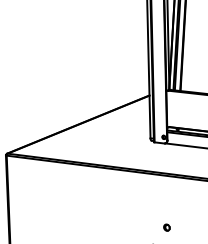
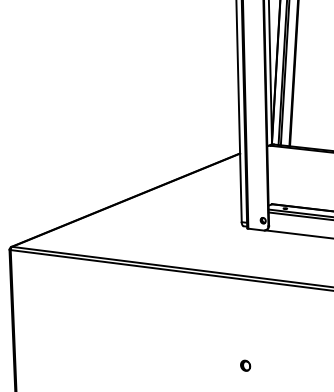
part: (166, 227) -> (244, 365), moved

